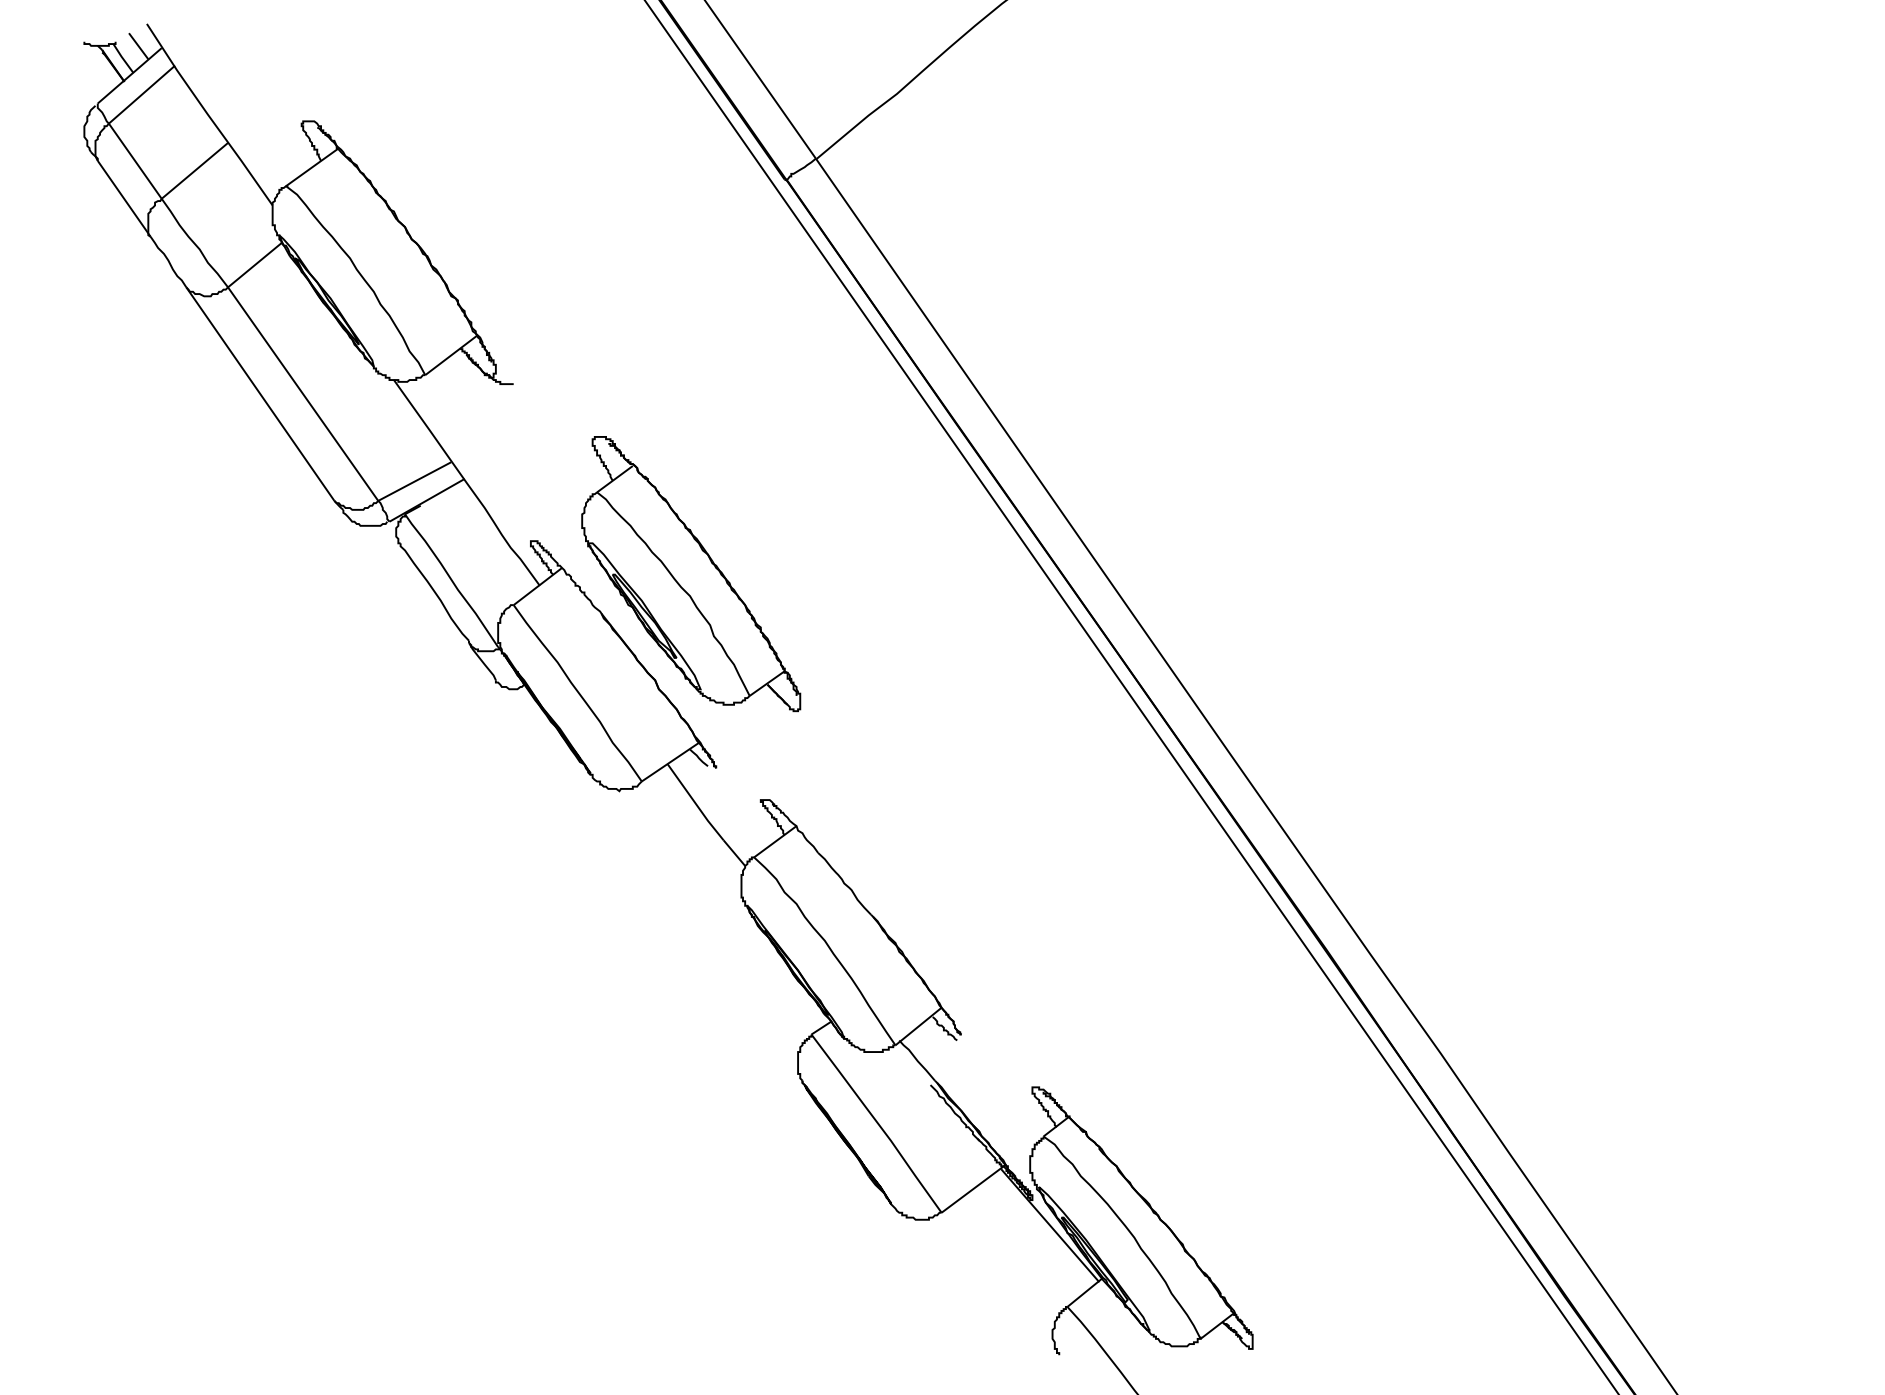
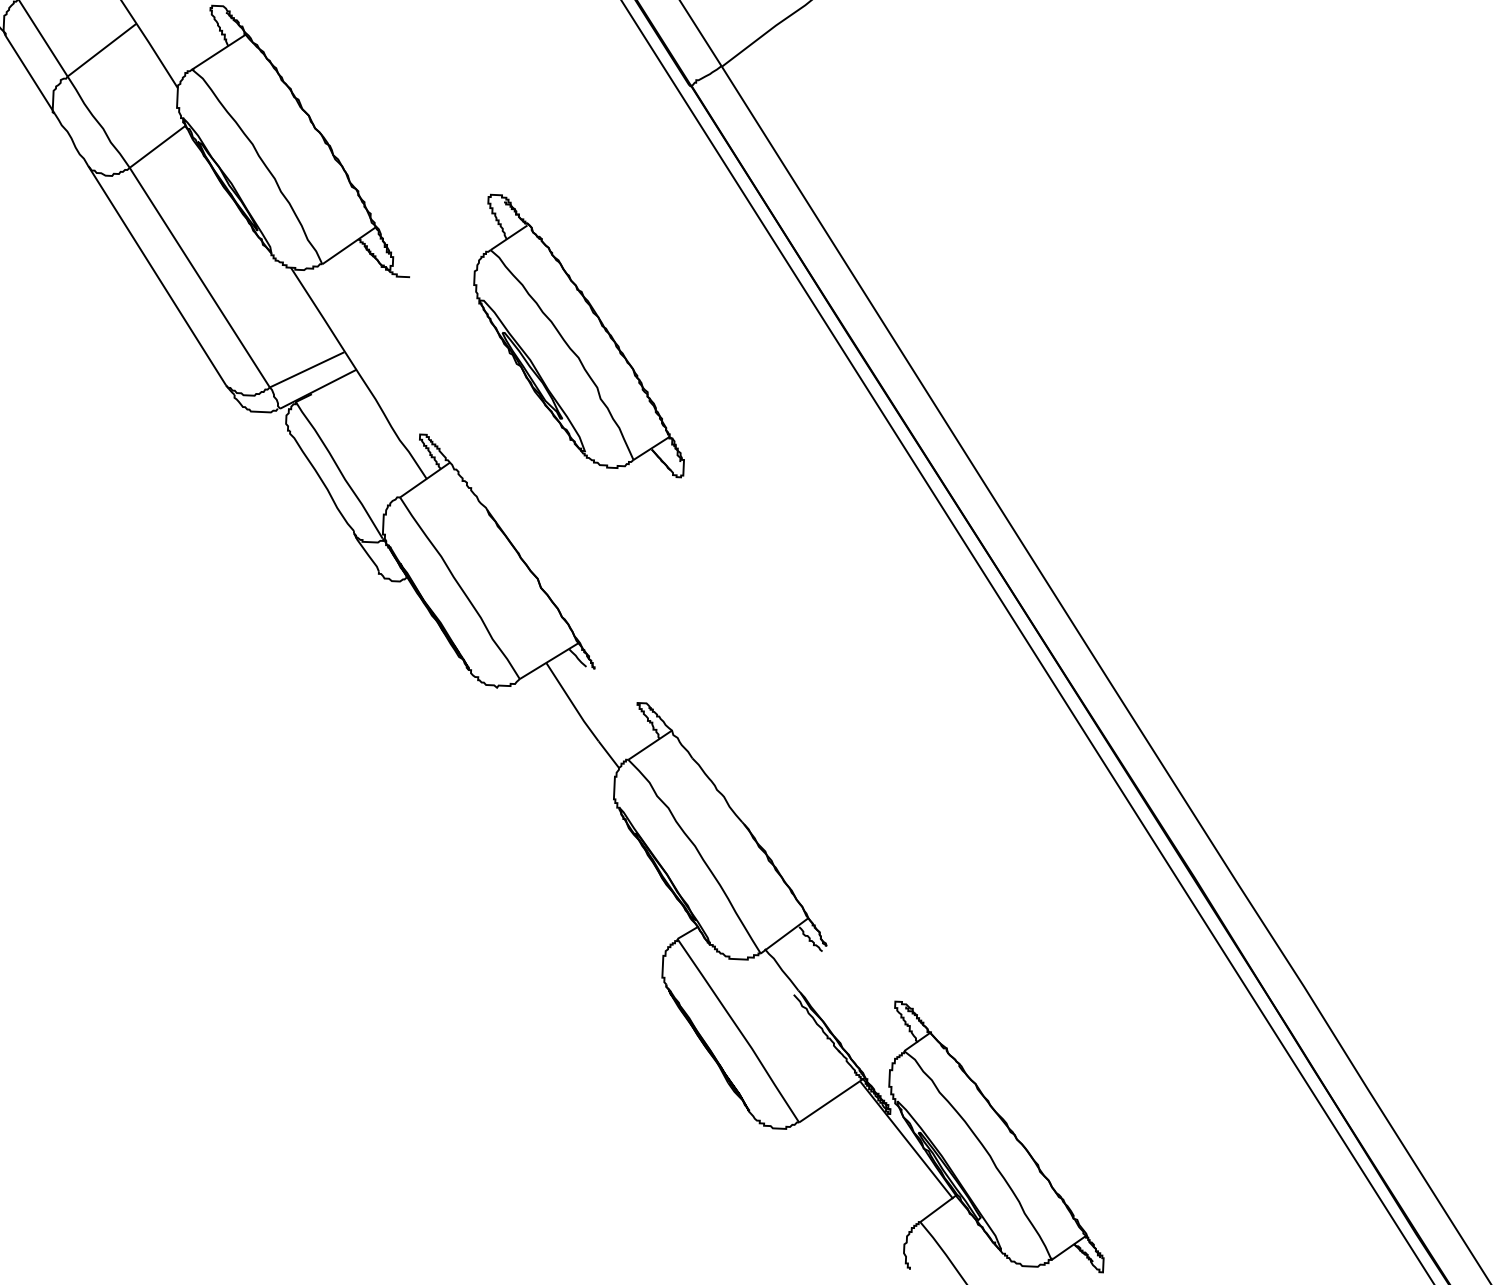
part: (691, 574) -> (581, 336), moved

